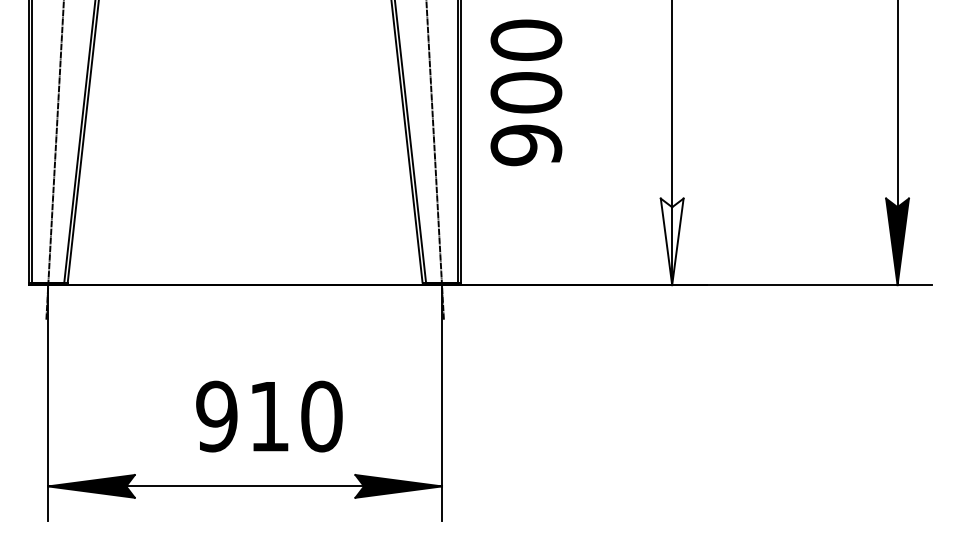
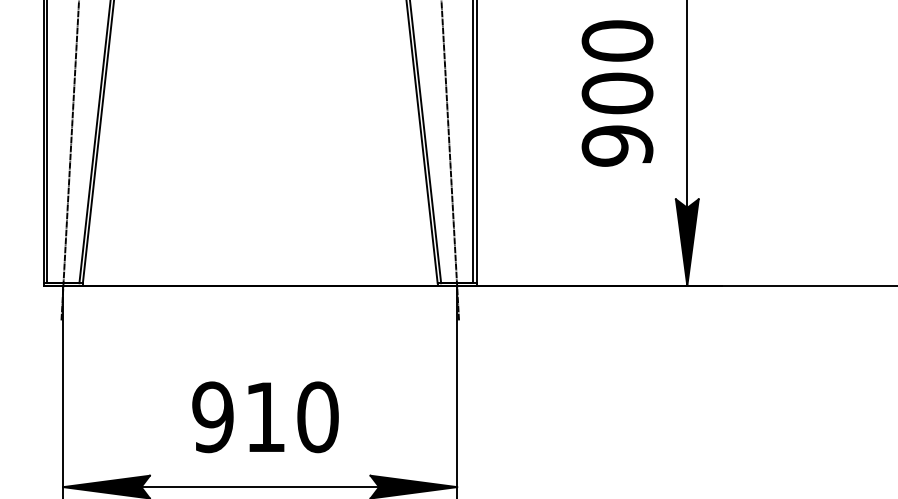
text: (526, 92) -> (617, 93), moved
fill: (671, 241) -> (686, 242), added
text: (269, 416) -> (265, 417), moved

